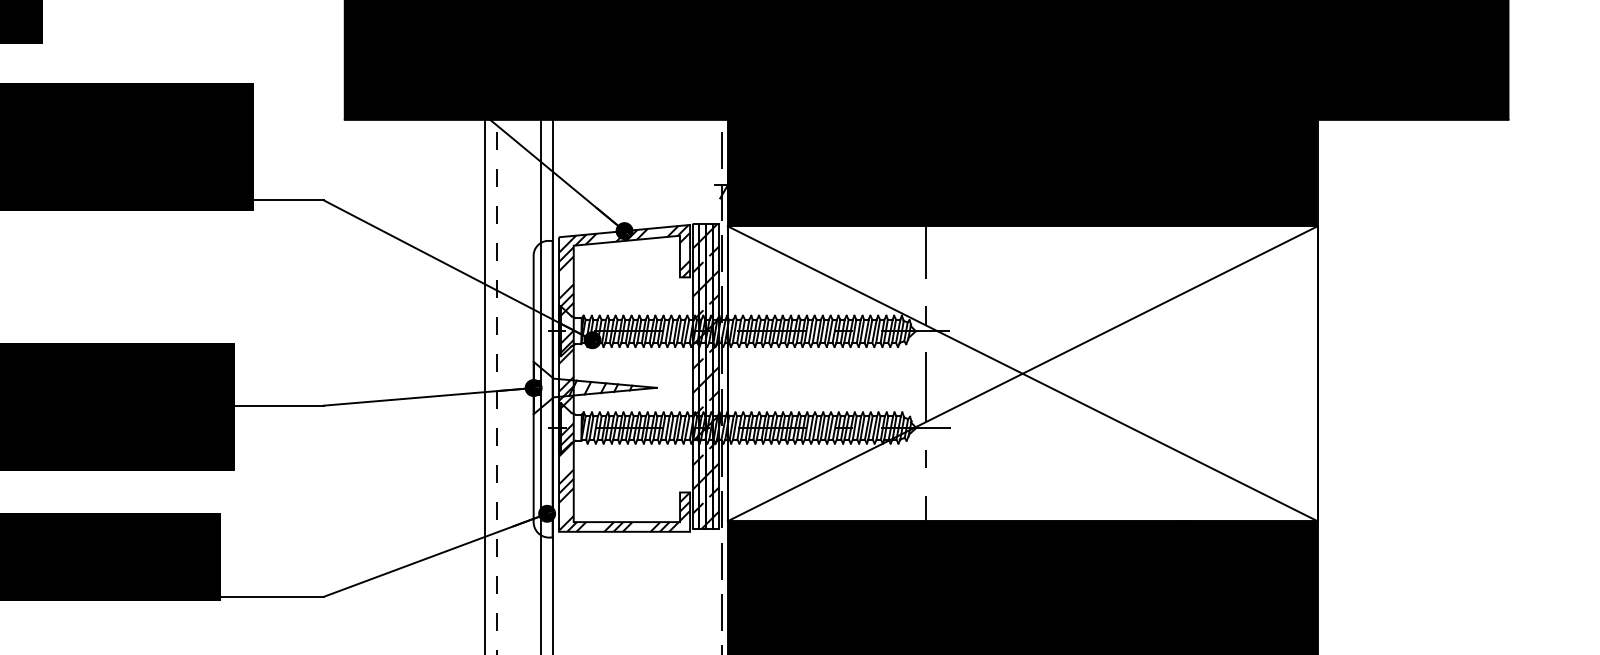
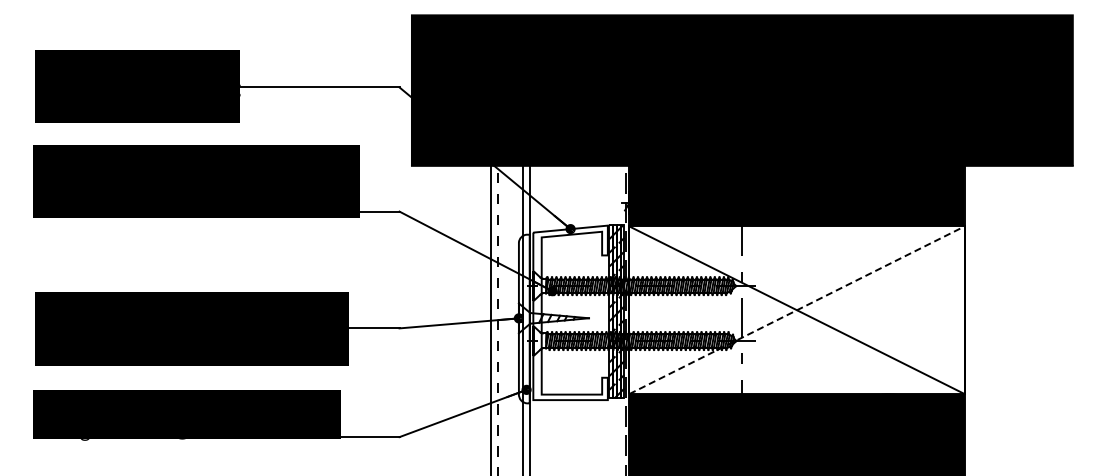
line: (1023, 374) -> (797, 310), solid -> dashed
hatch: (624, 377) -> (570, 312), removed

